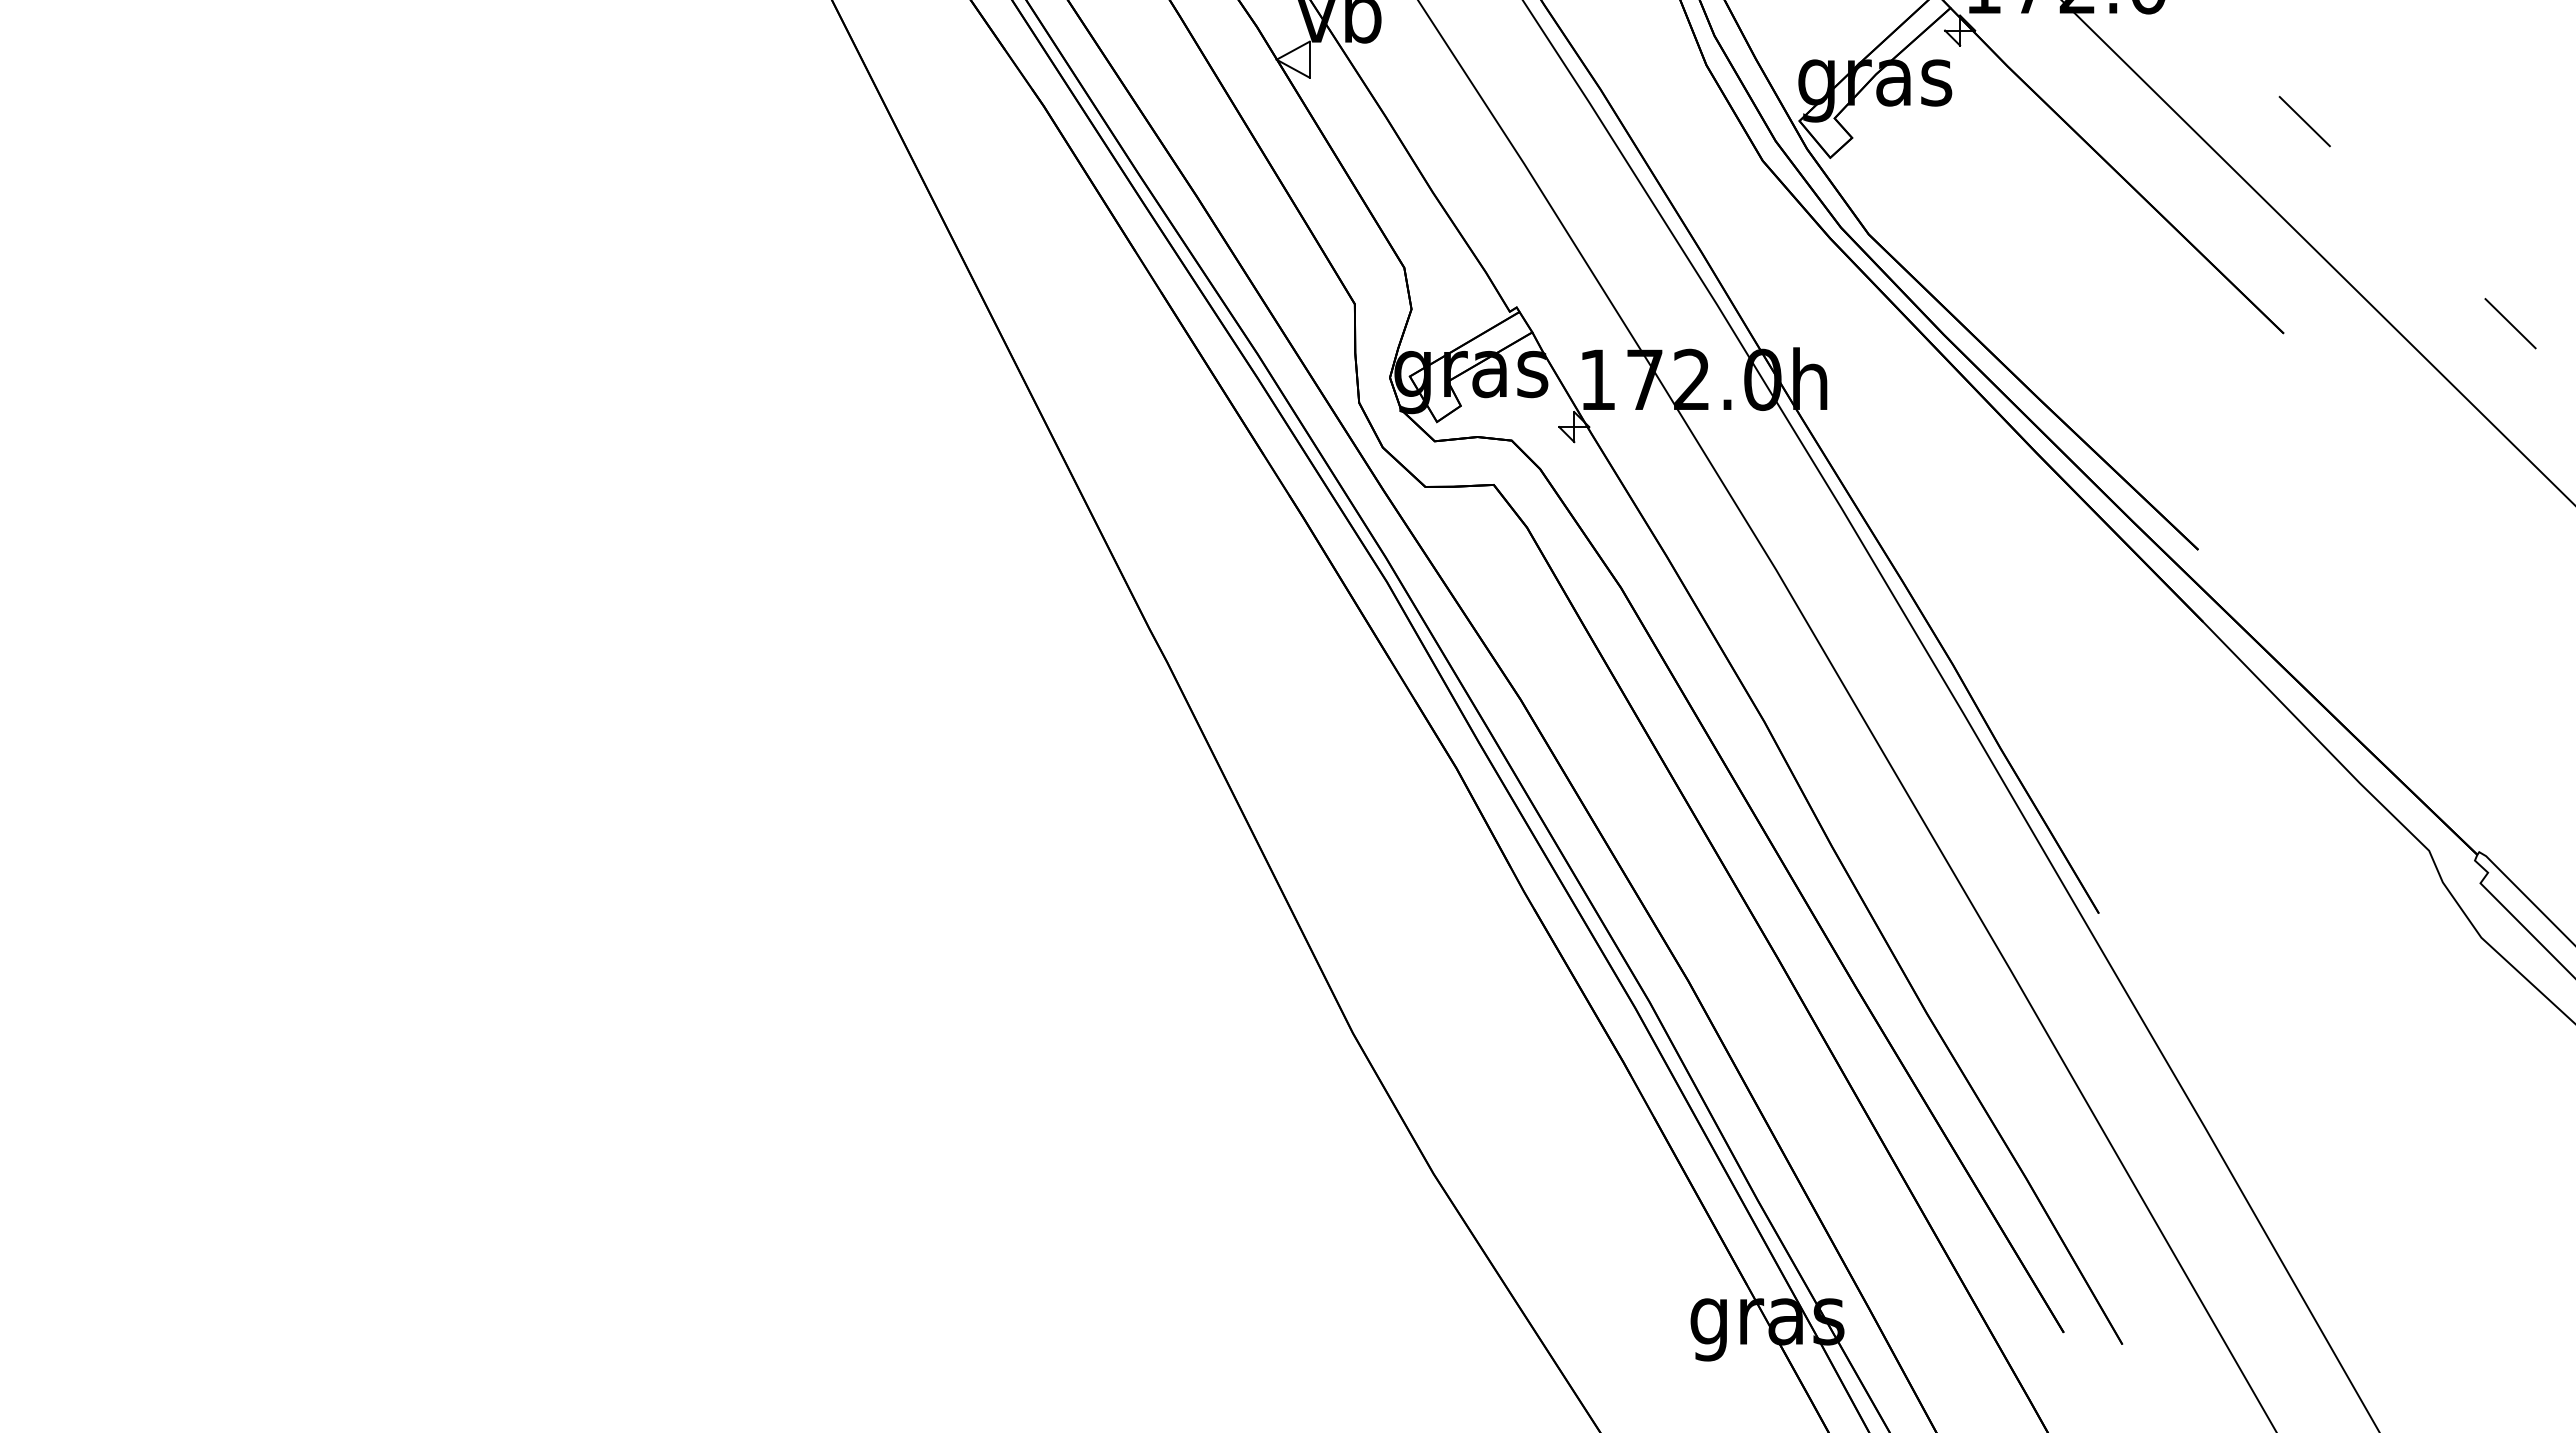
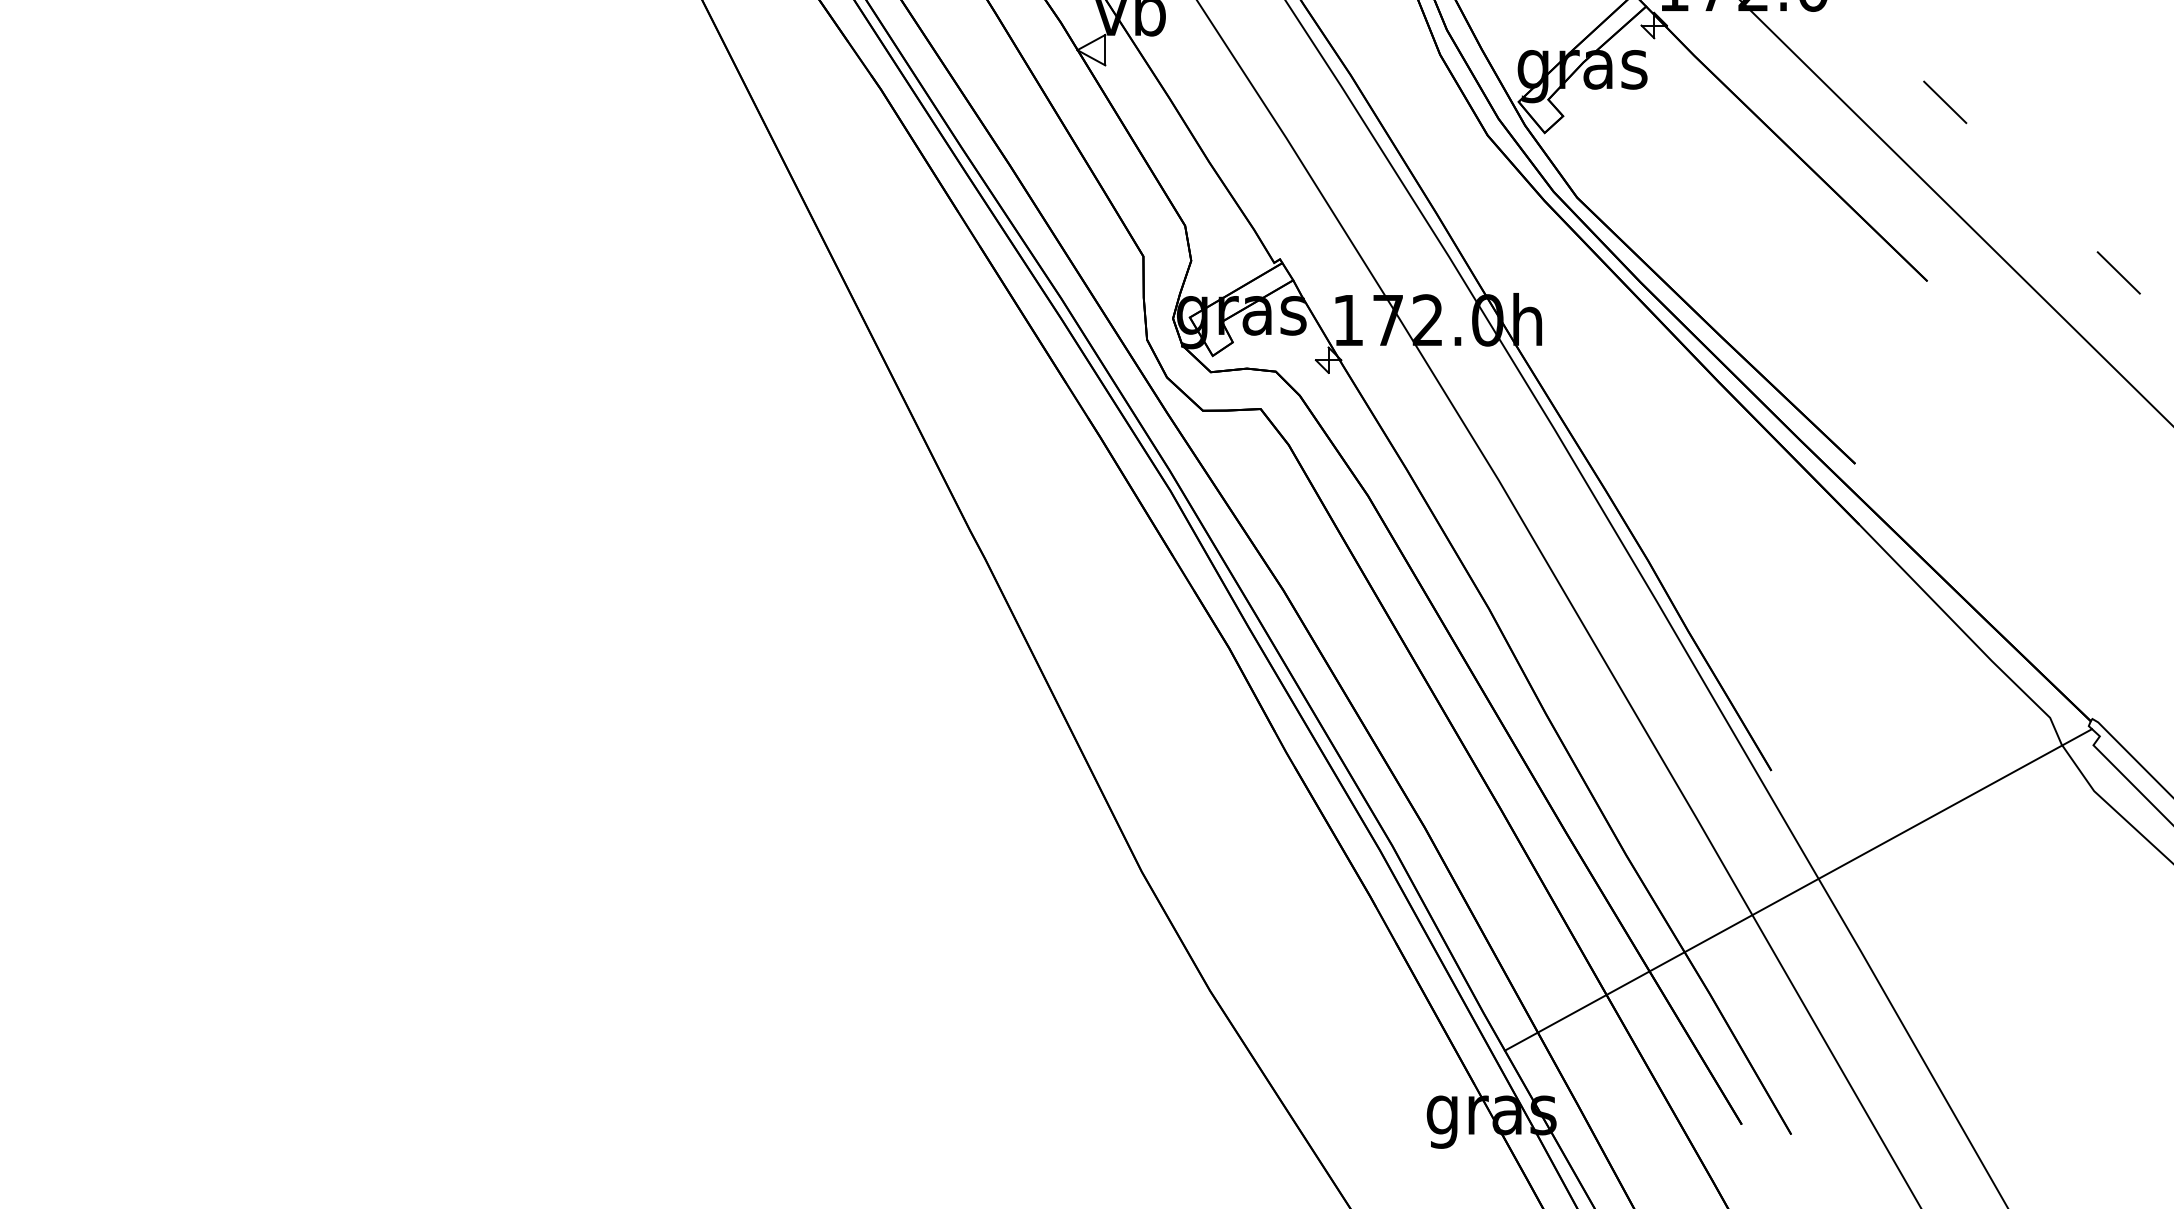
line: (2130, 1054) -> (1798, 889), added

